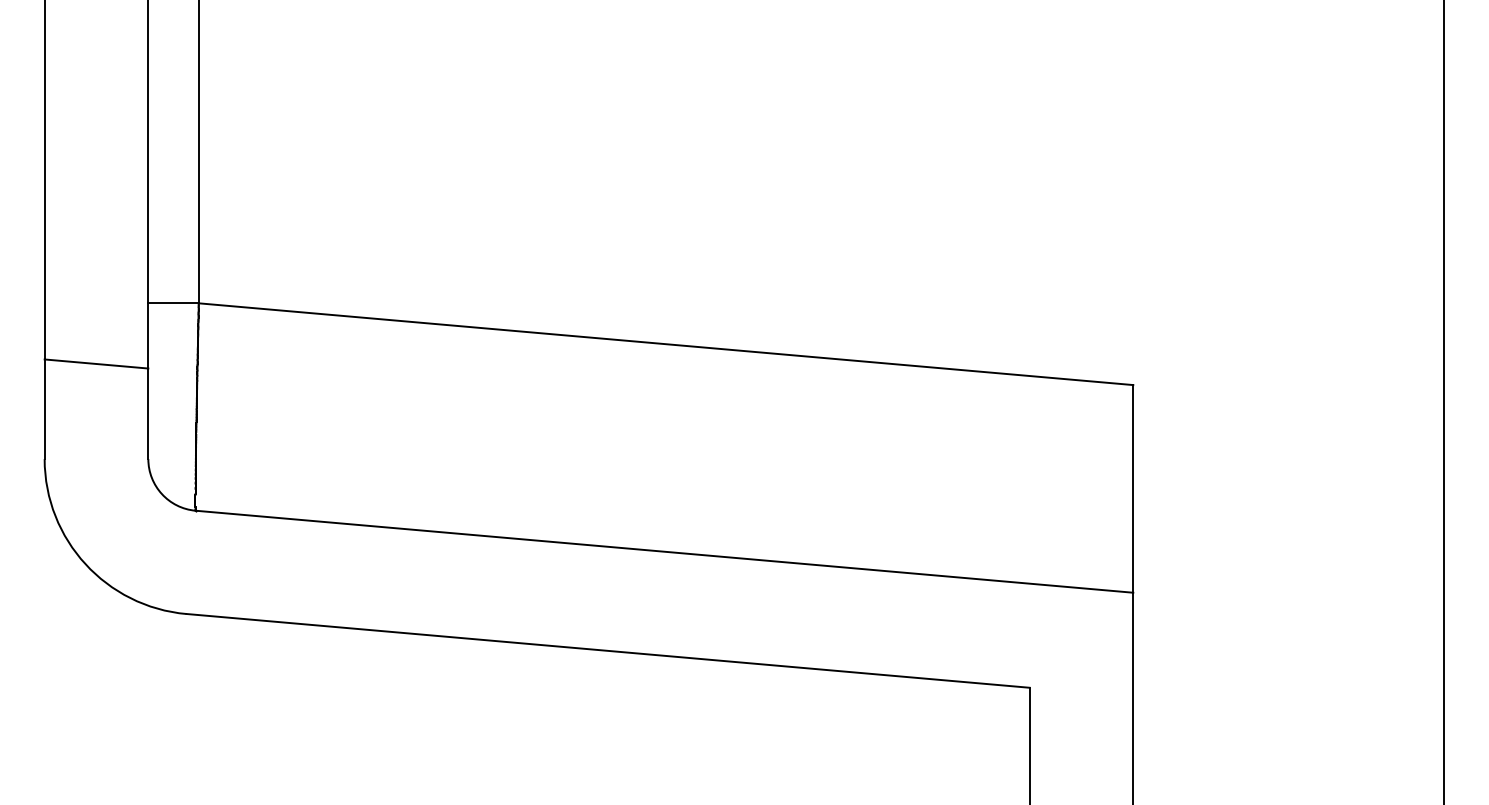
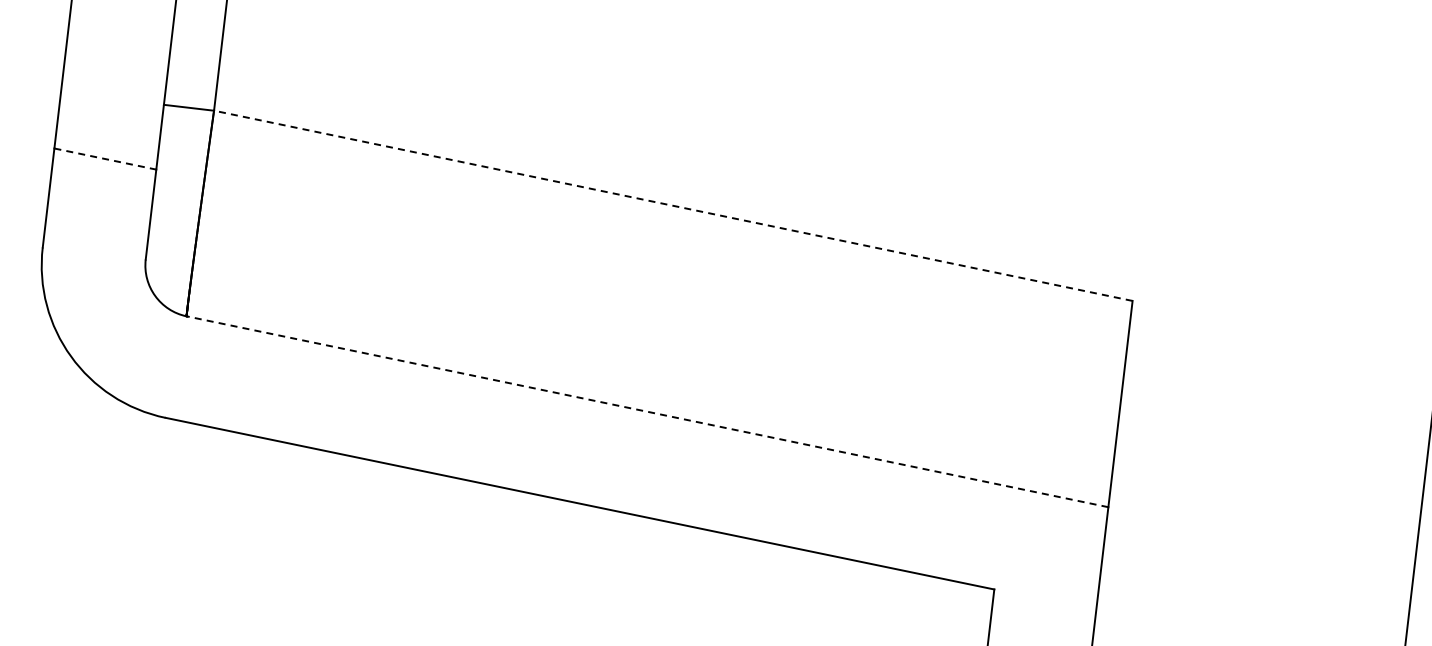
line: (665, 344) -> (672, 206), solid -> dashed
line: (97, 364) -> (106, 159), solid -> dashed
line: (664, 551) -> (647, 411), solid -> dashed

